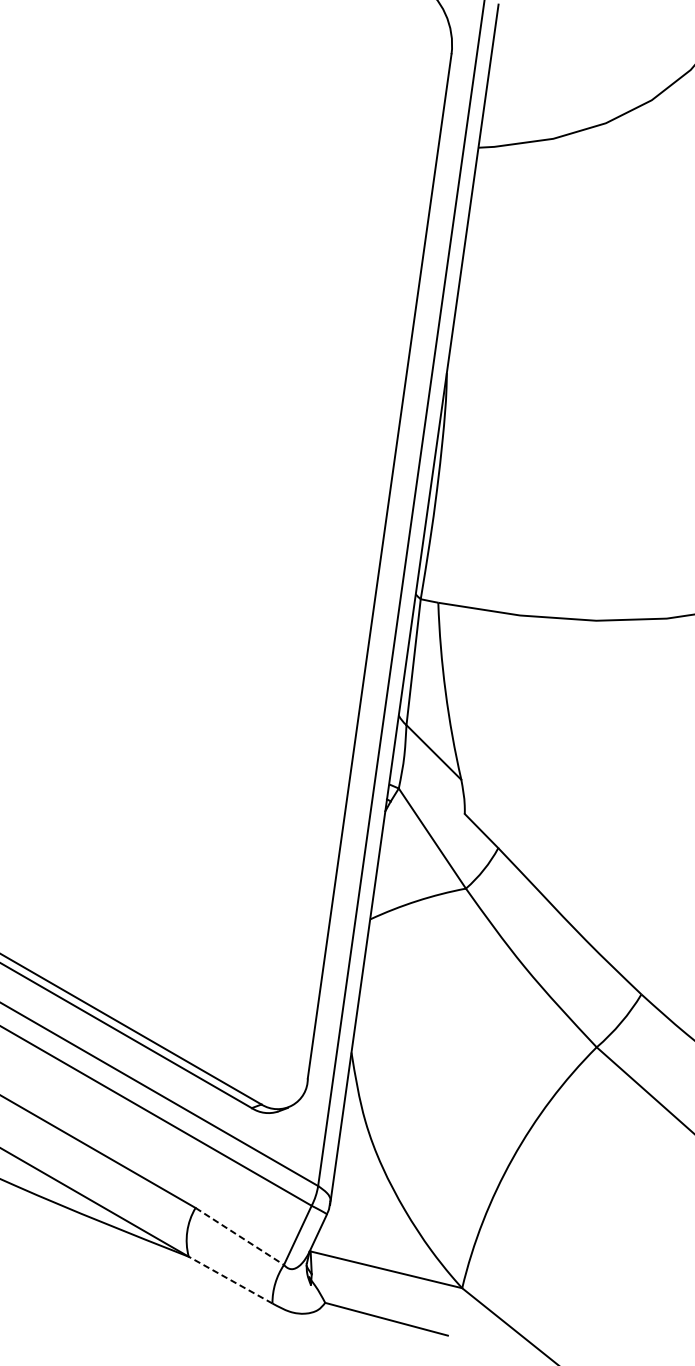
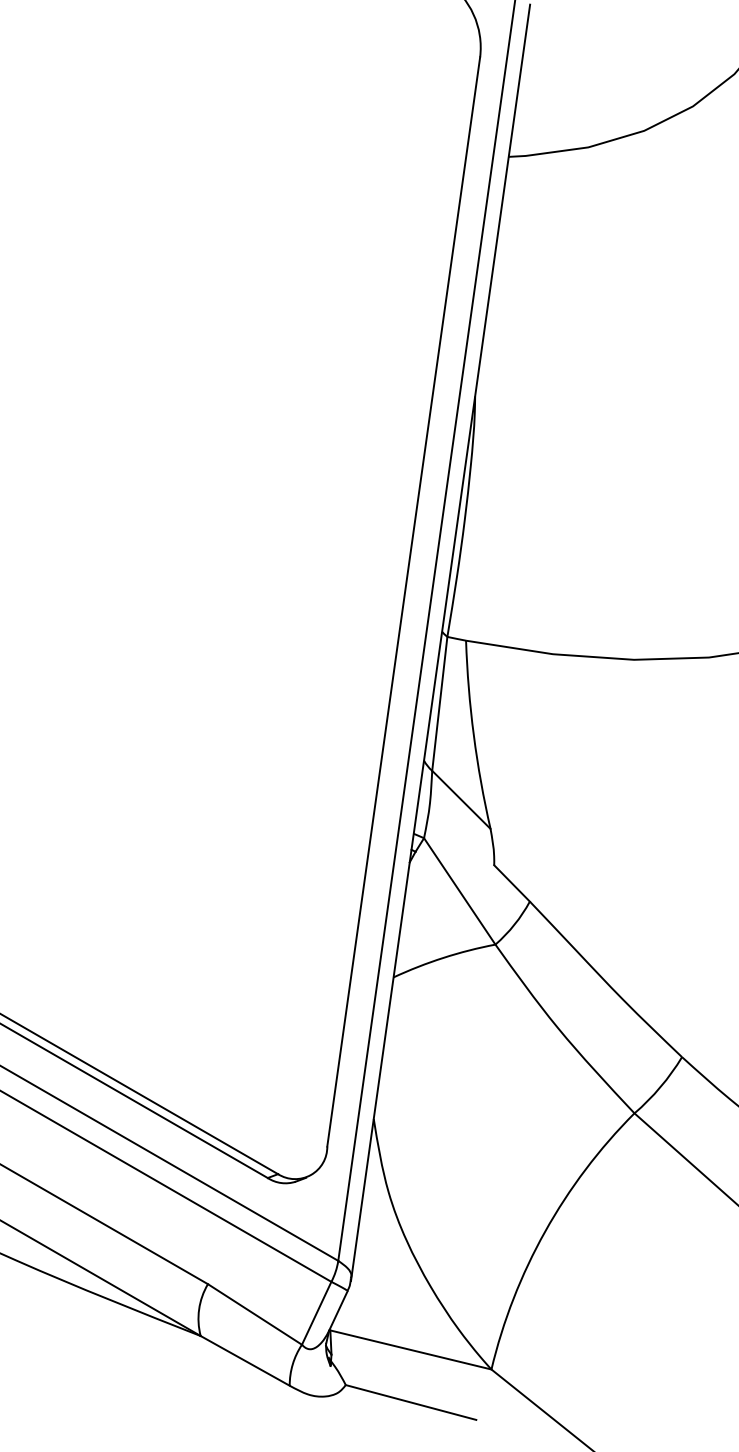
line: (239, 1236) -> (254, 1314), dashed -> solid
line: (230, 1279) -> (245, 1360), dashed -> solid

